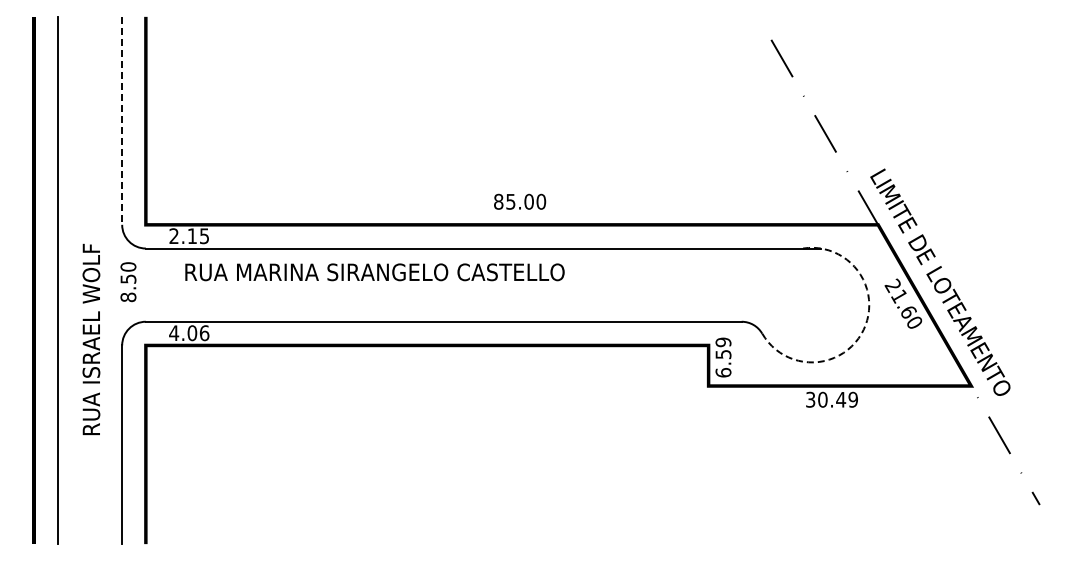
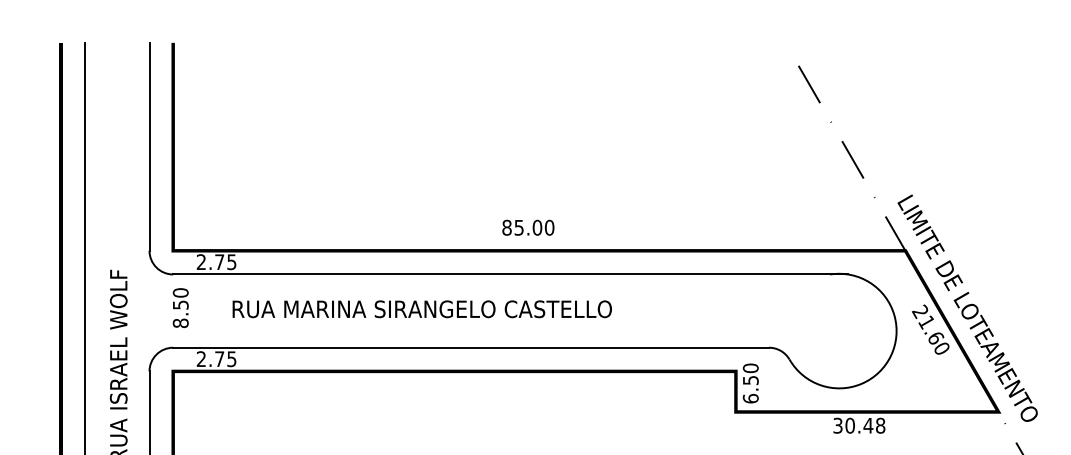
line: (122, 120) -> (149, 146), dashed -> solid
text: (520, 201) -> (528, 227), moved
text: (192, 235) -> (219, 261), 2.15 -> 2.75
text: (374, 272) -> (421, 309), moved
text: (128, 282) -> (180, 308), moved
arc: (863, 329) -> (890, 355), dashed -> solid
text: (189, 333) -> (216, 359), 4.06 -> 2.75
text: (723, 342) -> (750, 368), 6.59 -> 6.50
text: (853, 399) -> (880, 425), 30.49 -> 30.48

